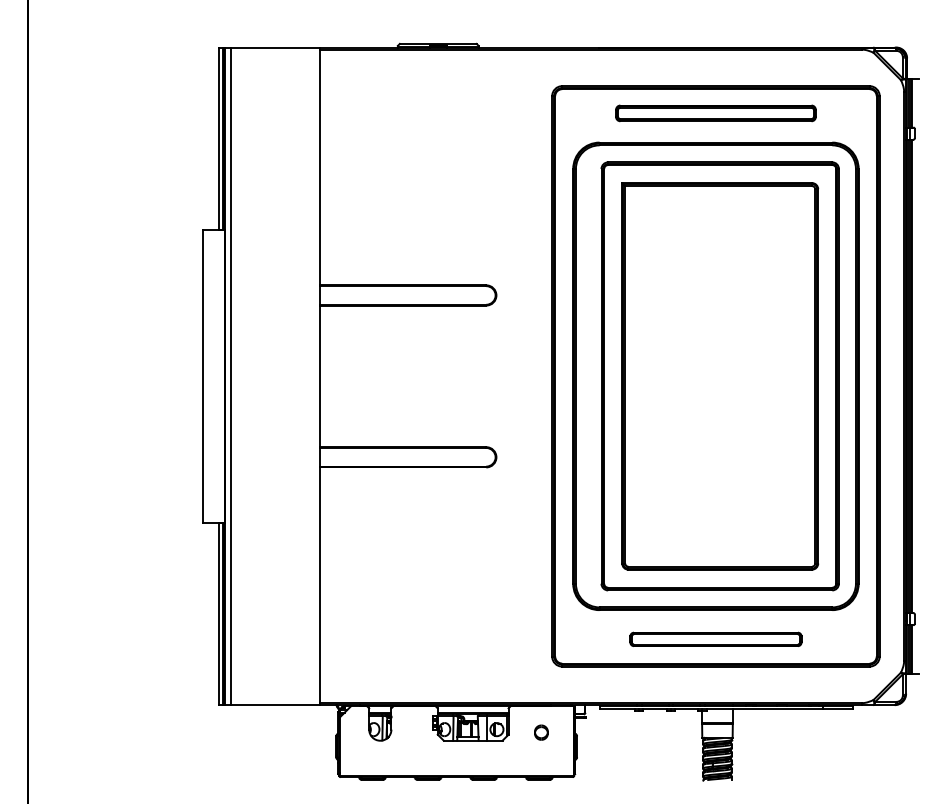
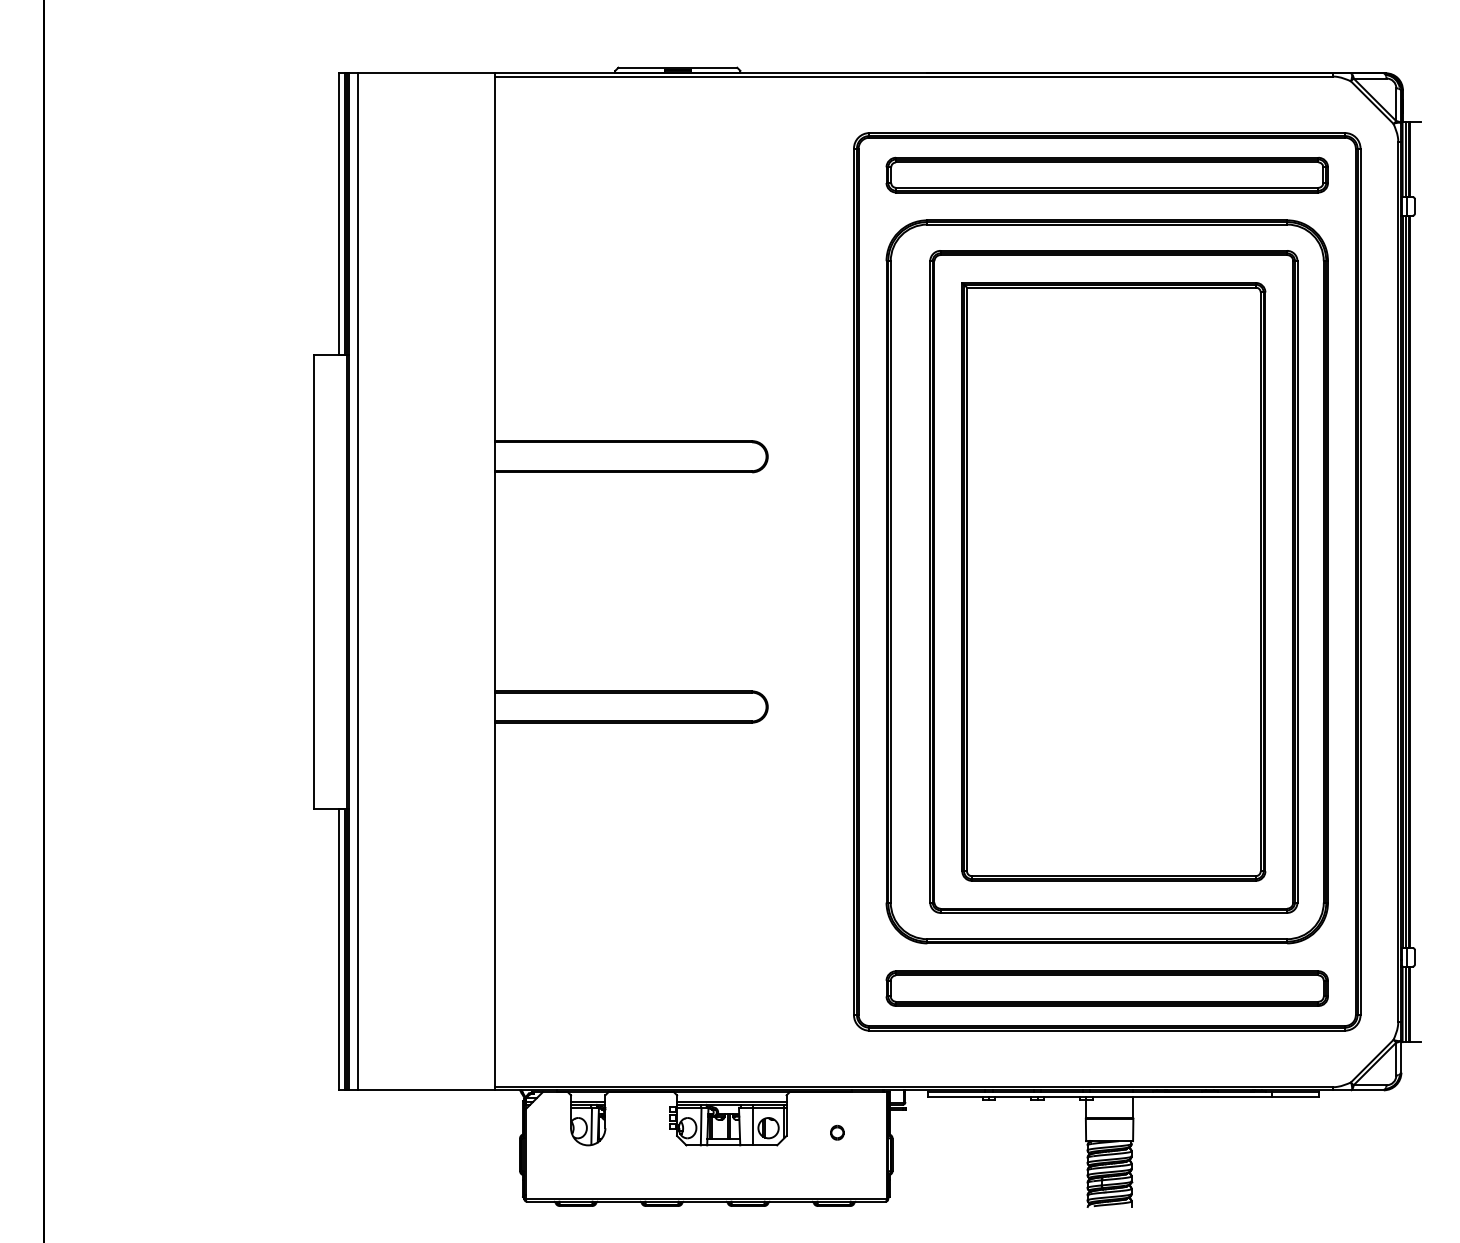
part: (715, 113) -> (1106, 175), size x1.43
part: (715, 639) -> (1106, 988), size x1.67
part: (541, 732) -> (837, 1132), size x0.62

